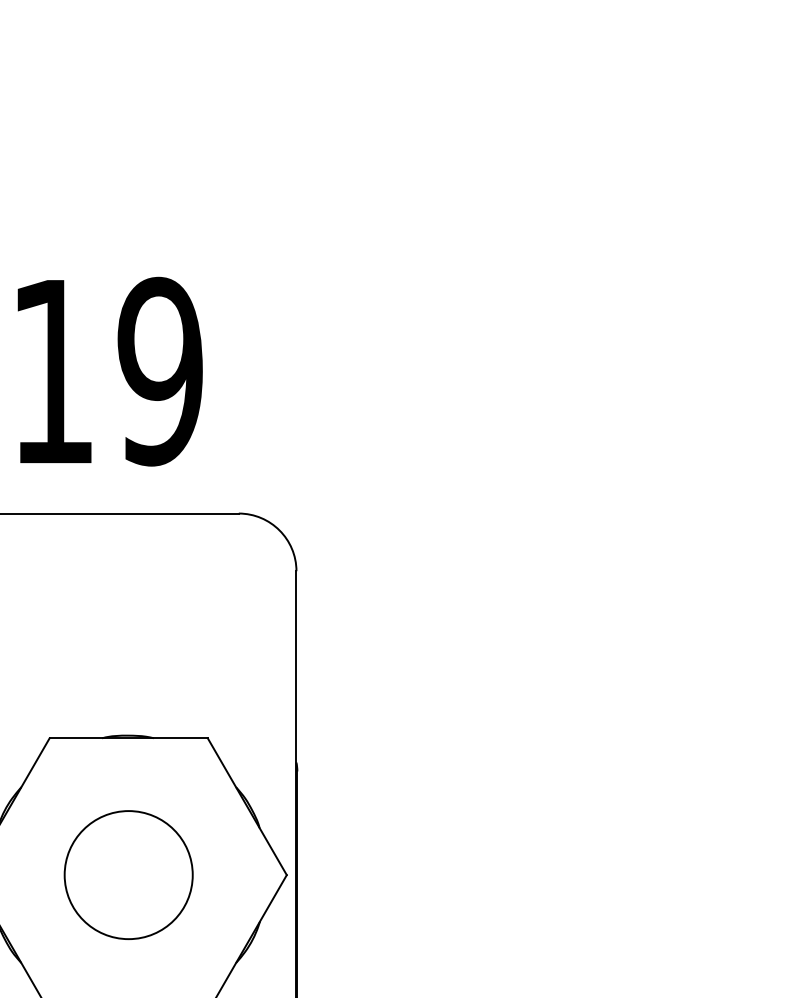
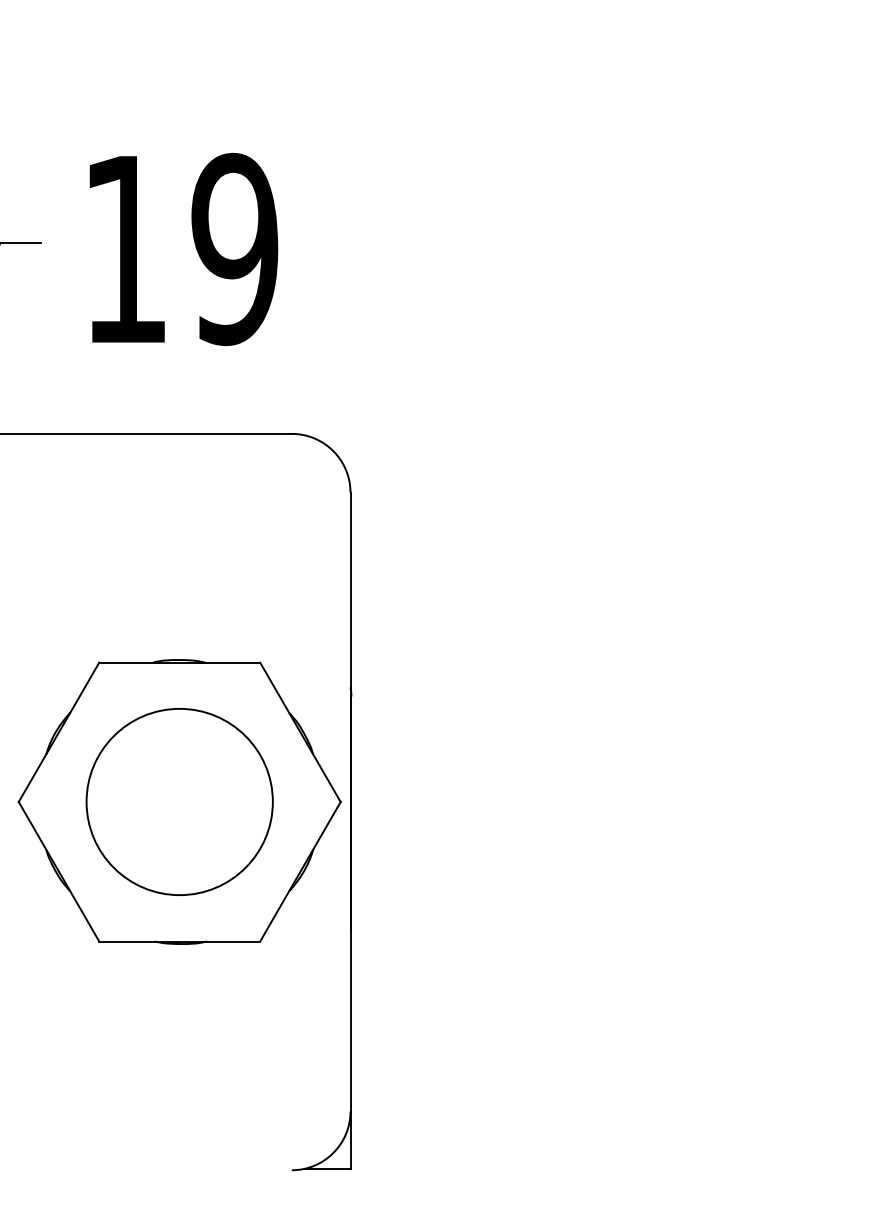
text: (109, 371) -> (183, 249), moved
circle: (128, 874) -> (179, 801), size x1.43

